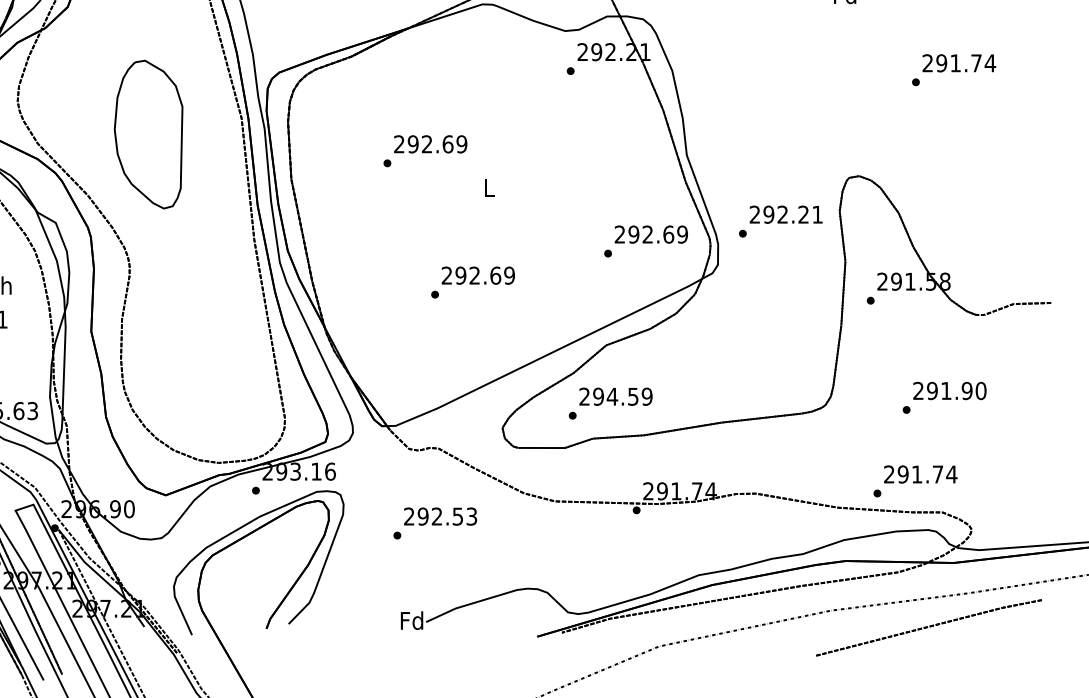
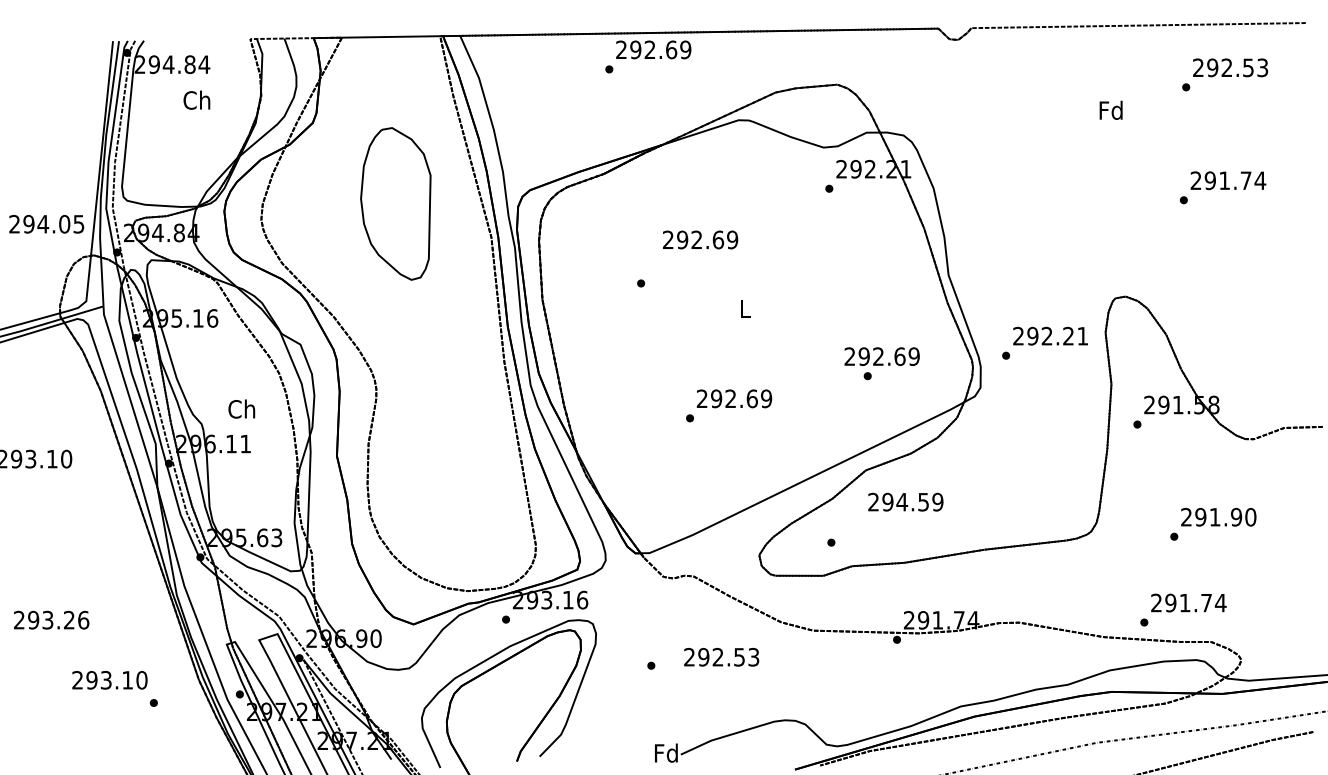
part: (148, 134) -> (395, 203), moved
text: (430, 143) -> (700, 239), moved
text: (650, 234) -> (881, 356), moved
text: (615, 396) -> (905, 501), moved
text: (440, 515) -> (721, 656), moved

